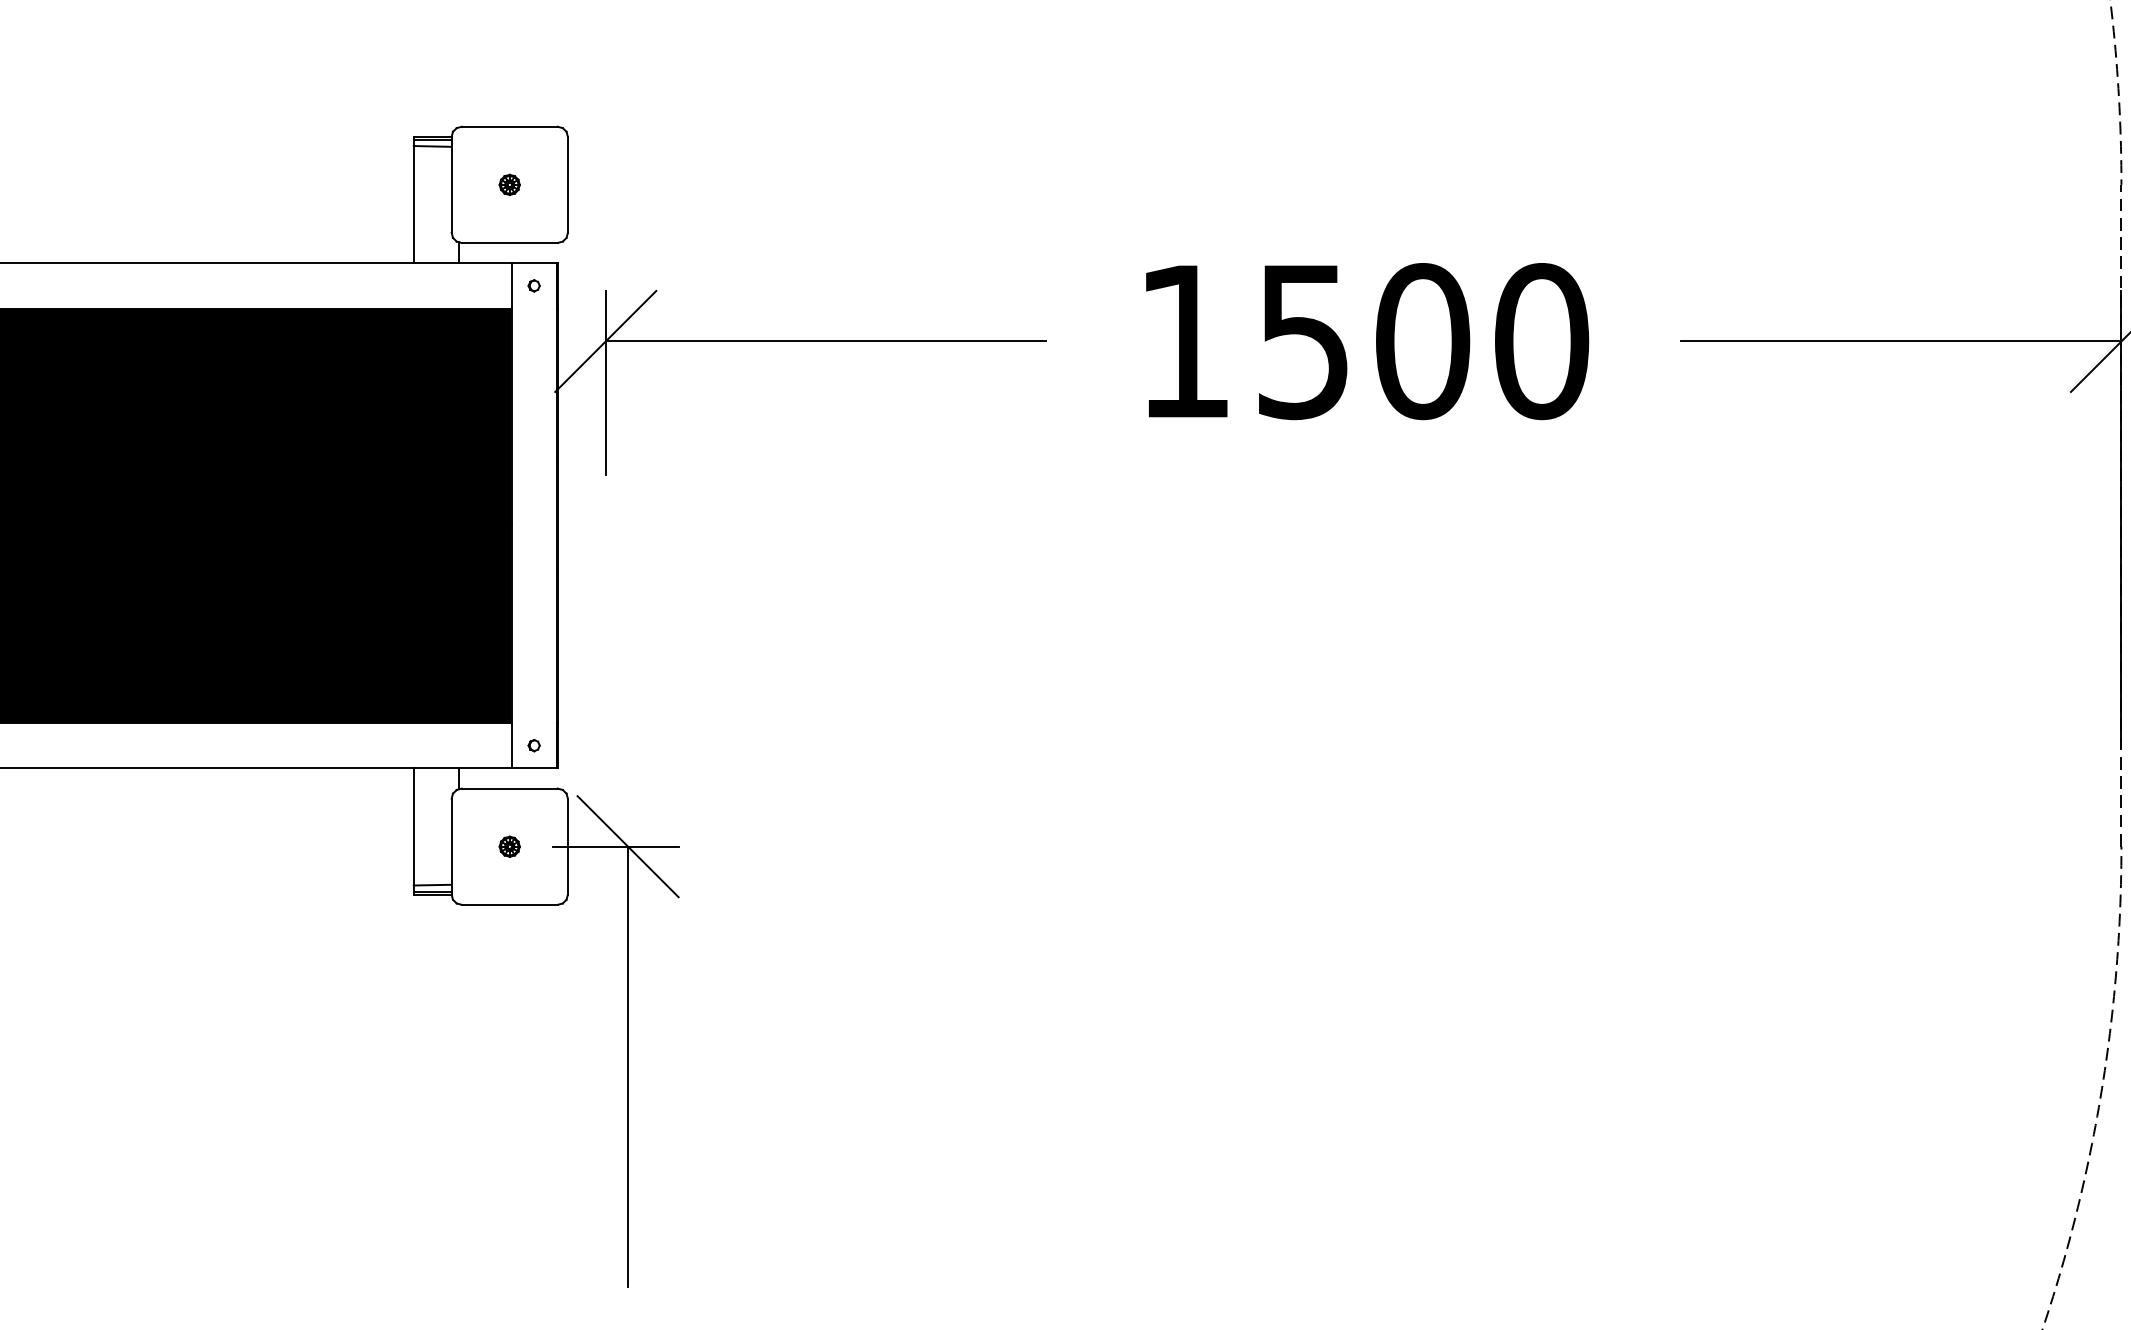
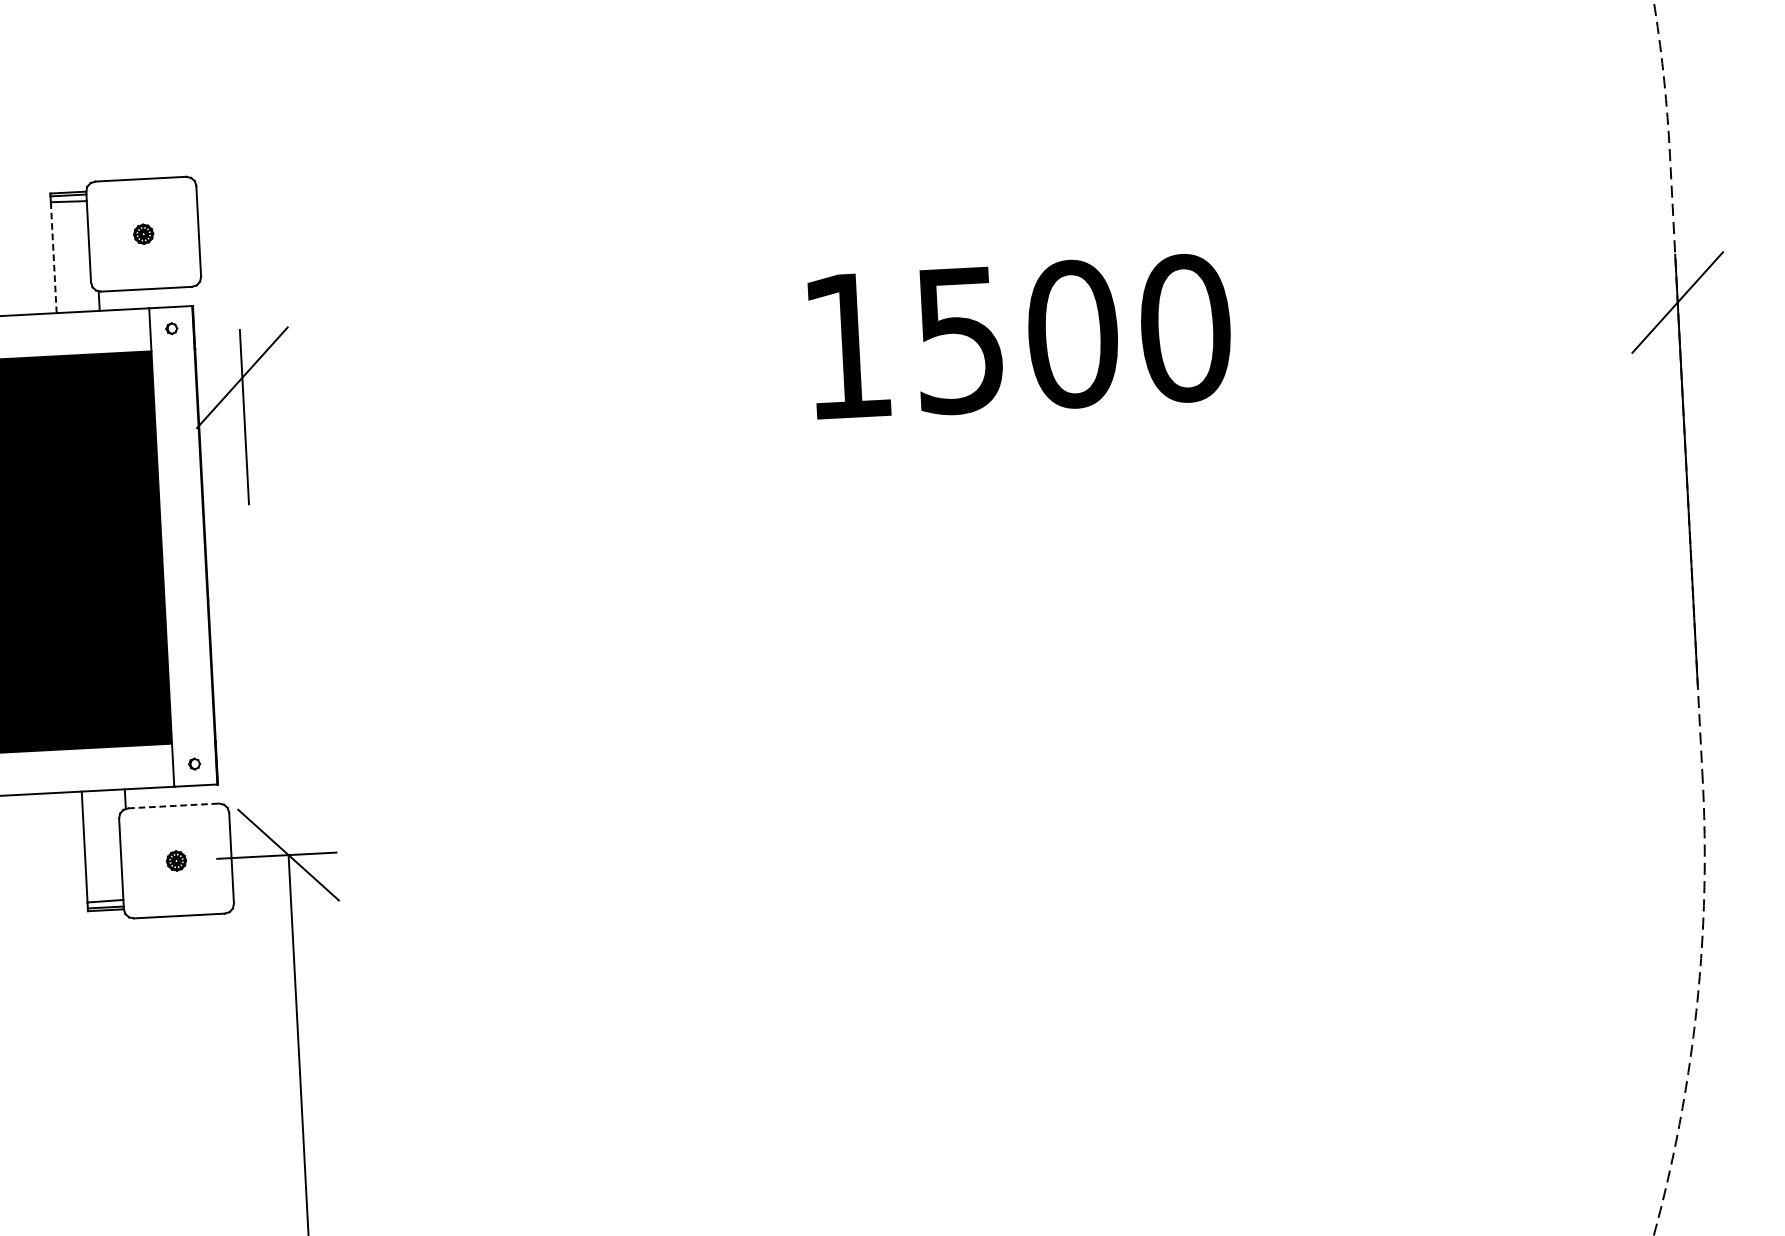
line: (413, 204) -> (53, 257), solid -> dashed
line: (825, 341) -> (450, 366), removed
text: (1367, 341) -> (1020, 337), moved
line: (1900, 341) -> (1468, 313), removed
line: (509, 788) -> (173, 805), solid -> dashed

